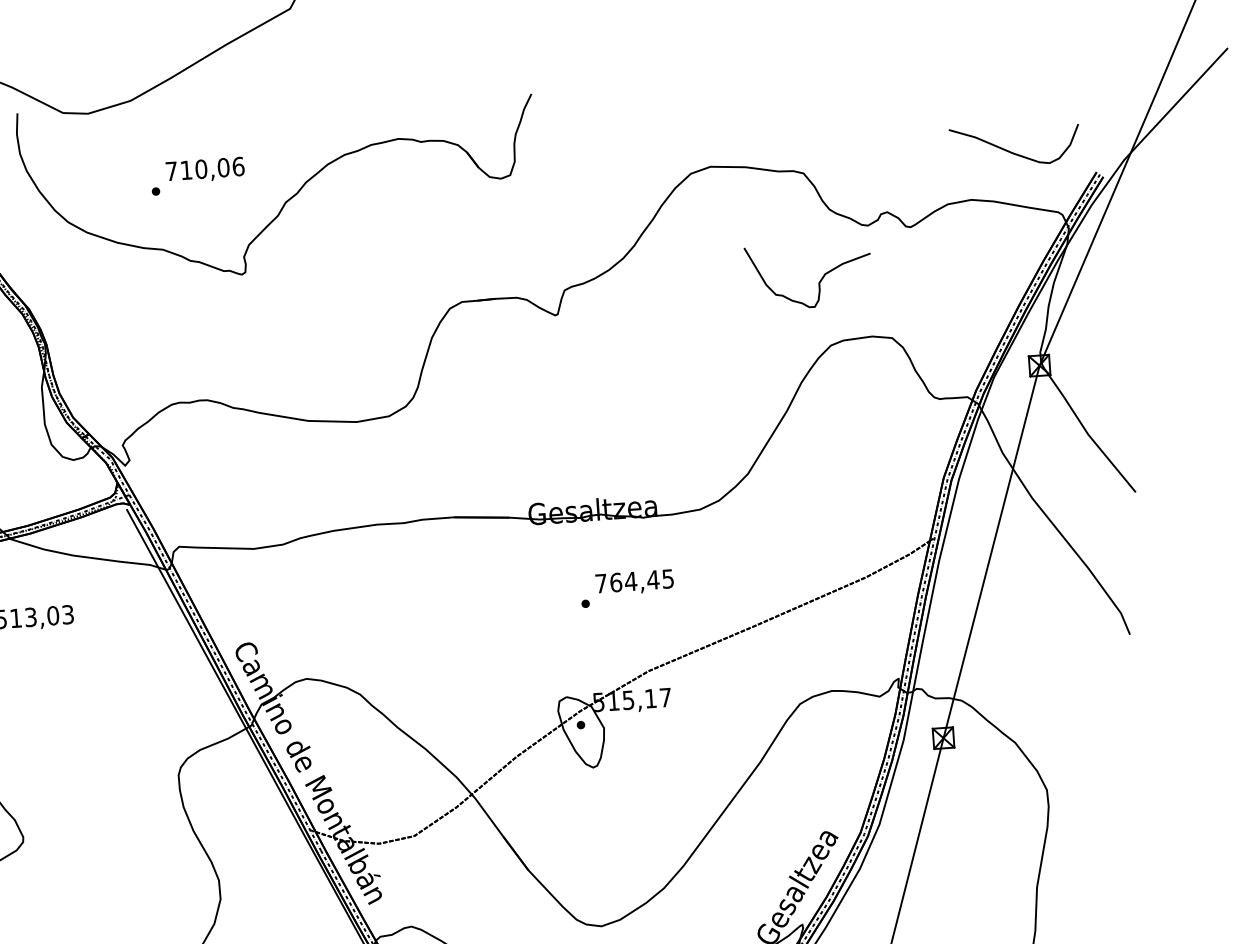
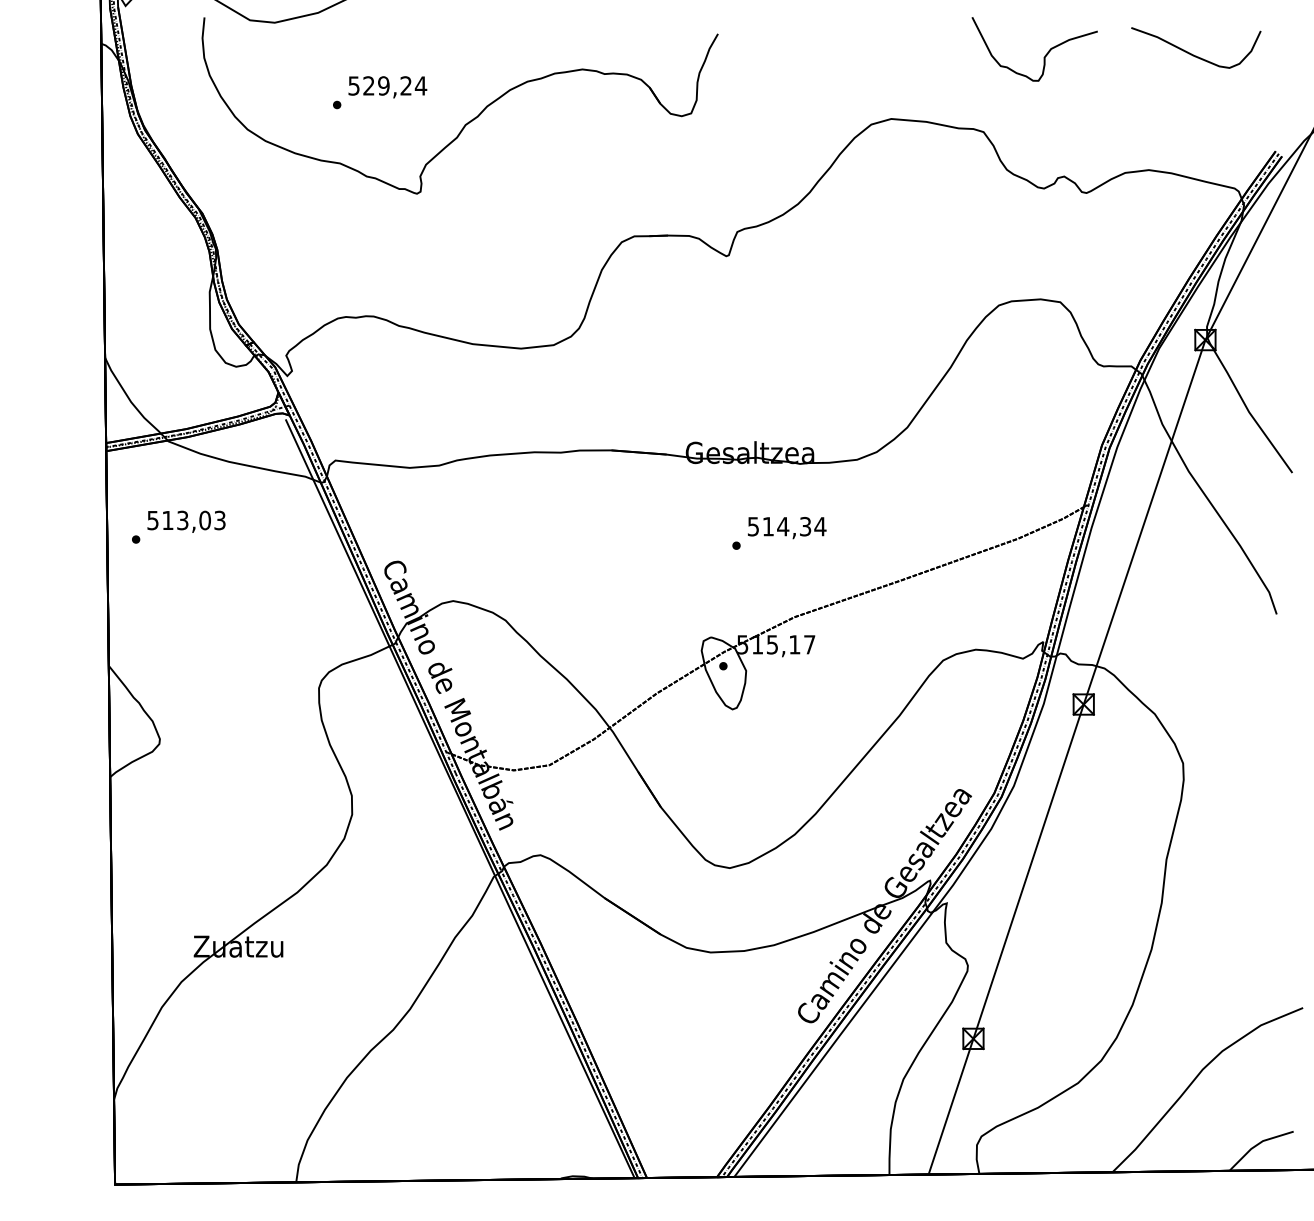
curve: (1012, 152) -> (1193, 54), moved
text: (204, 168) -> (387, 85), 710,06 -> 529,24
curve: (818, 283) -> (1043, 57), moved
text: (634, 581) -> (786, 526), 764,45 -> 514,34

